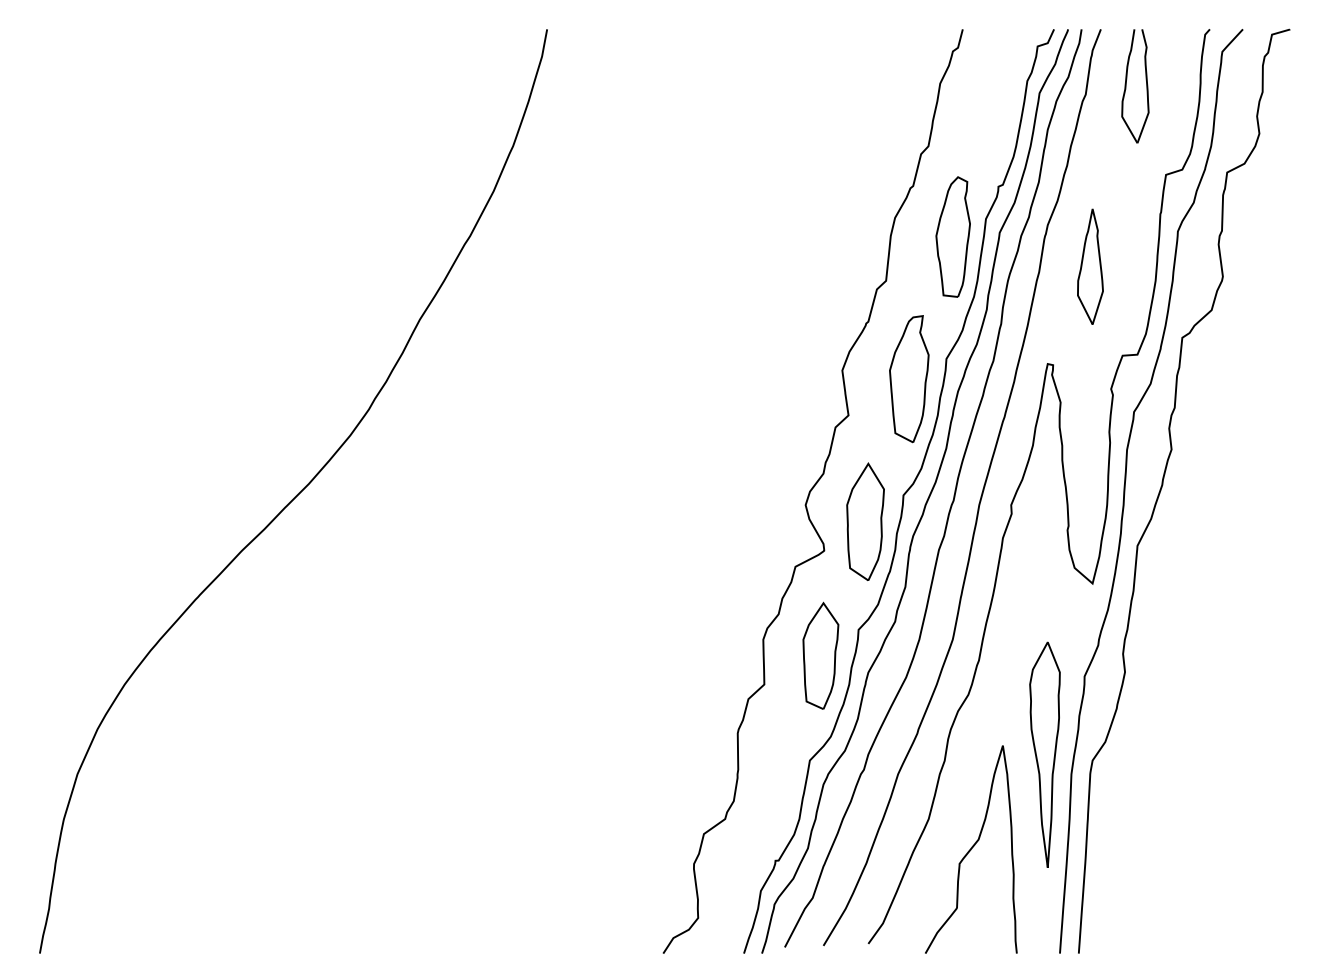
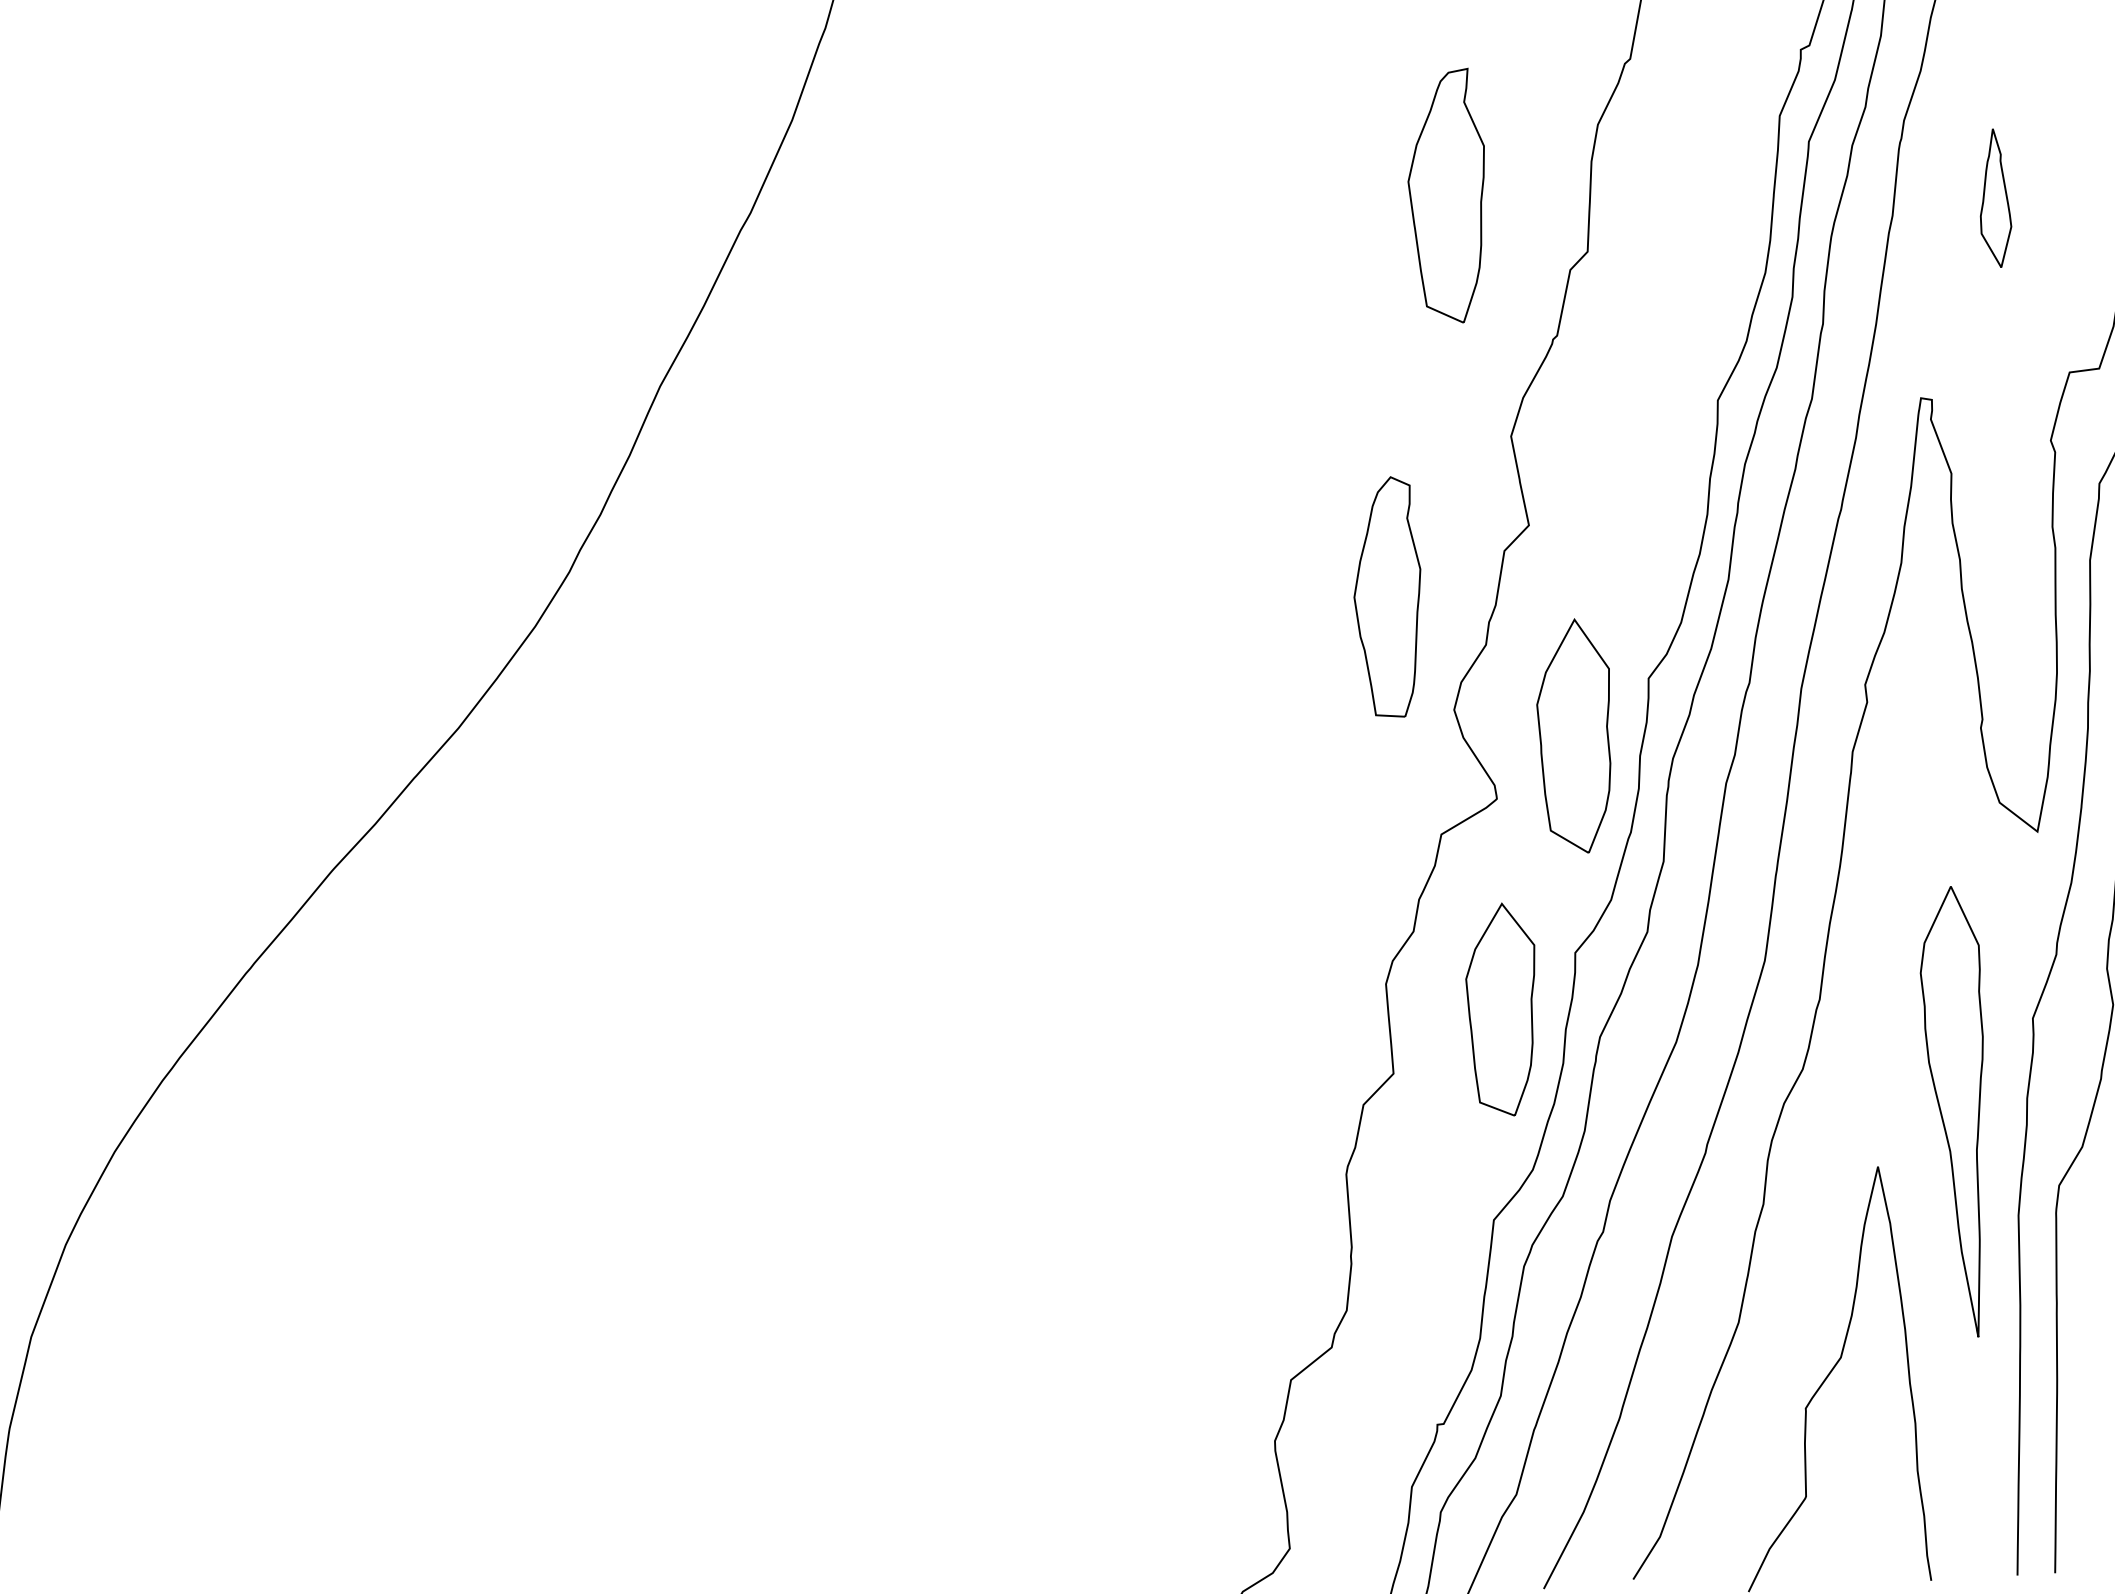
part: (952, 236) -> (1386, 596), moved
part: (1090, 266) -> (1994, 198), size x0.6
part: (909, 379) -> (1448, 197), moved
part: (1044, 754) -> (1958, 1111), moved

